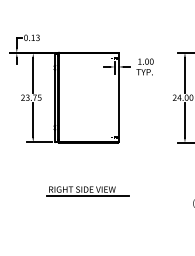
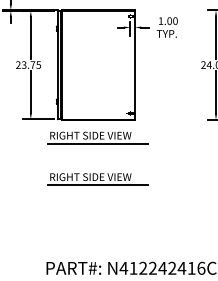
part: (87, 157) -> (97, 137), added

